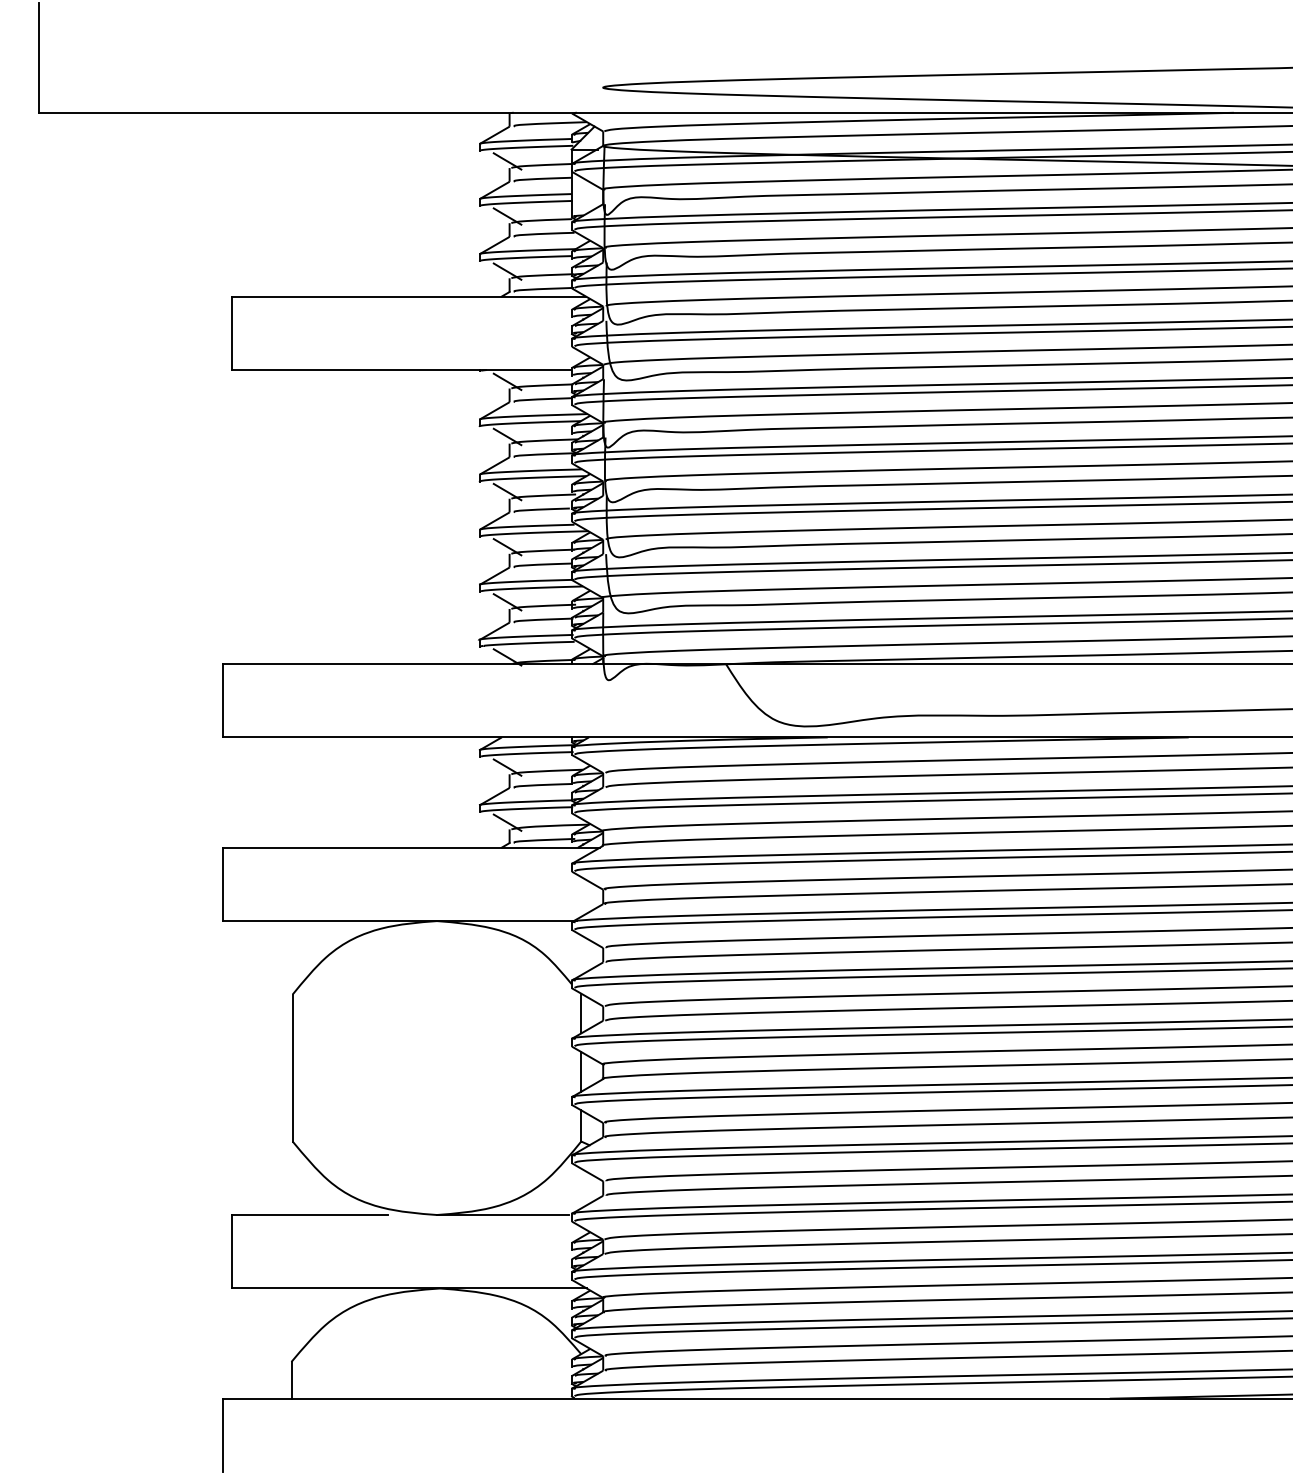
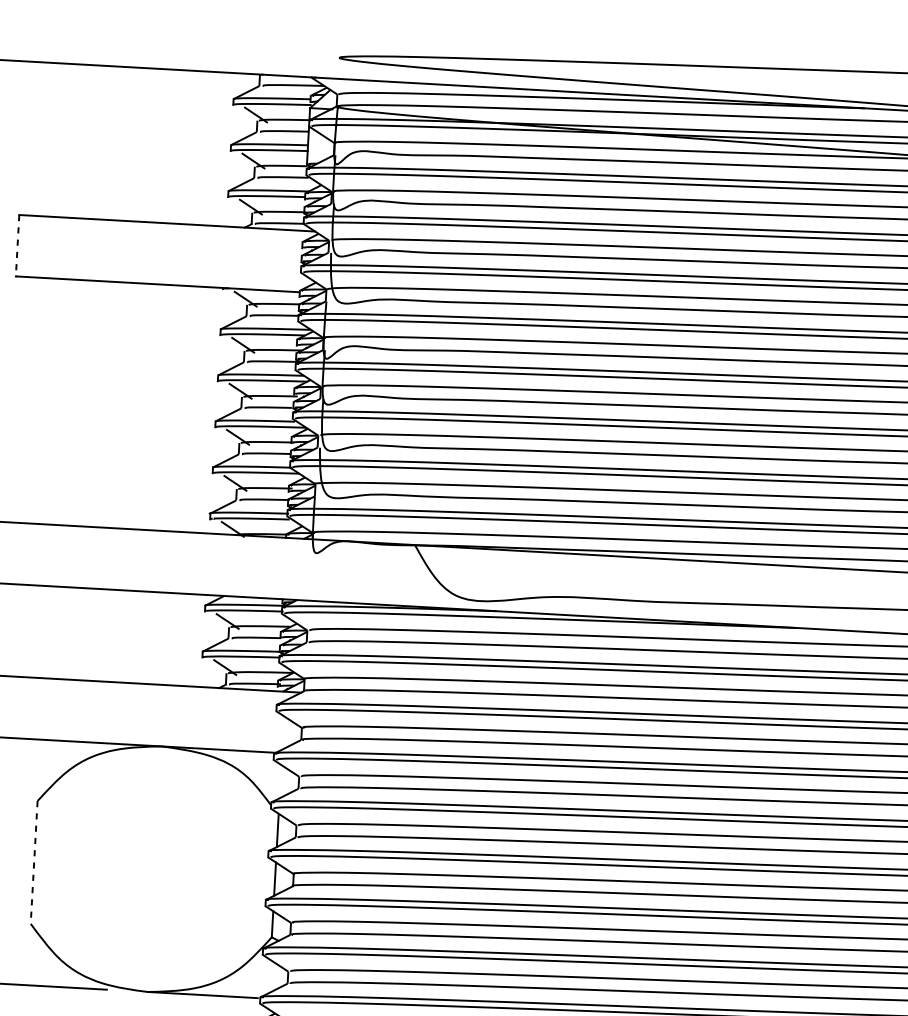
line: (231, 333) -> (17, 245), solid -> dashed
line: (292, 1068) -> (33, 862), solid -> dashed

